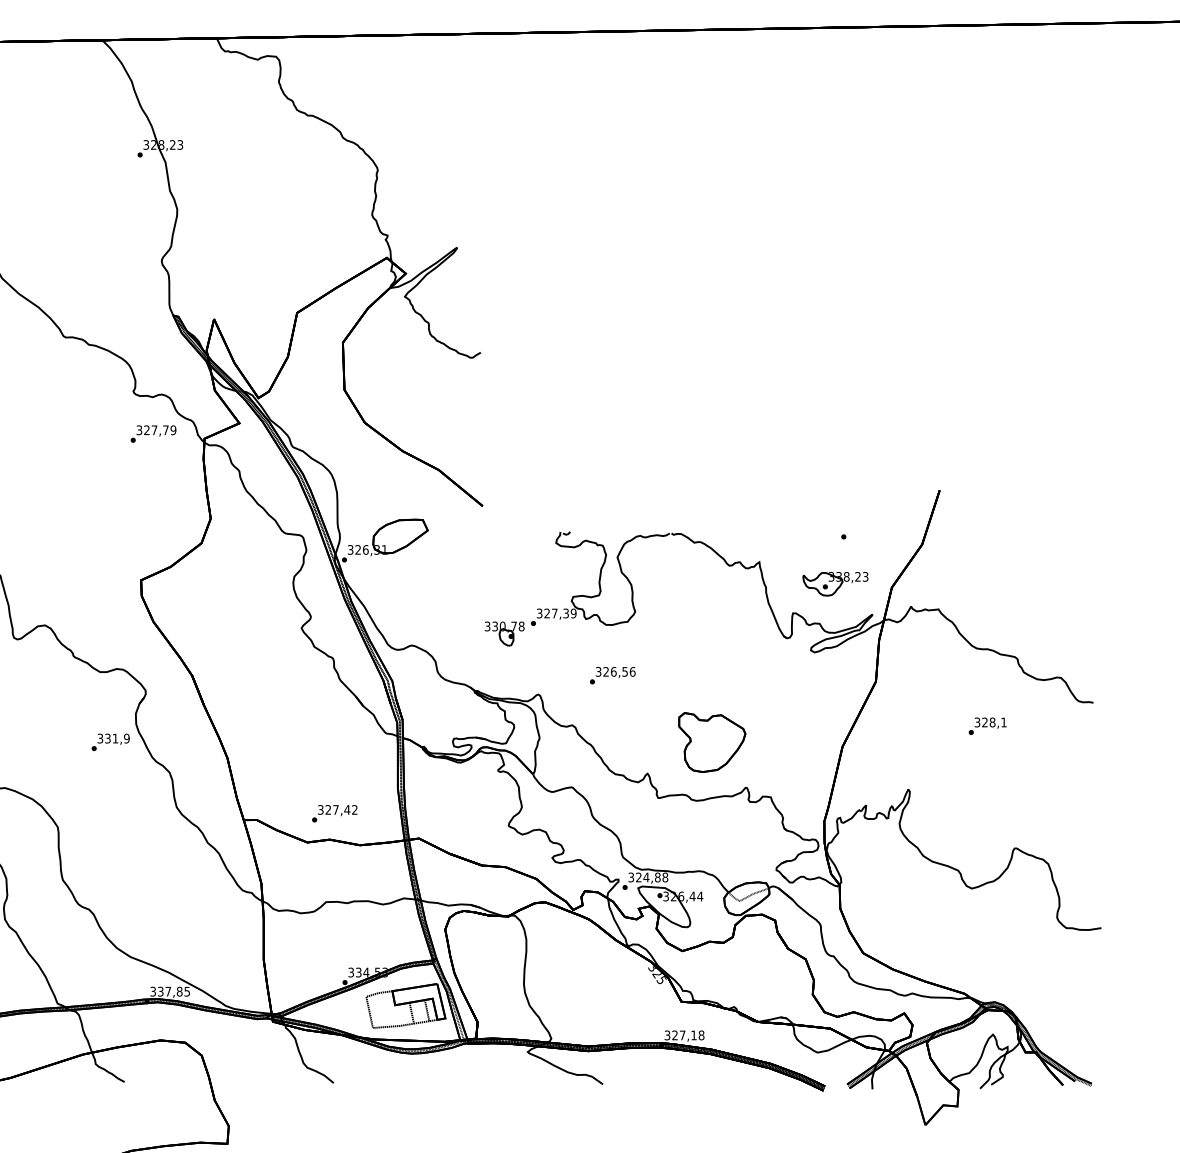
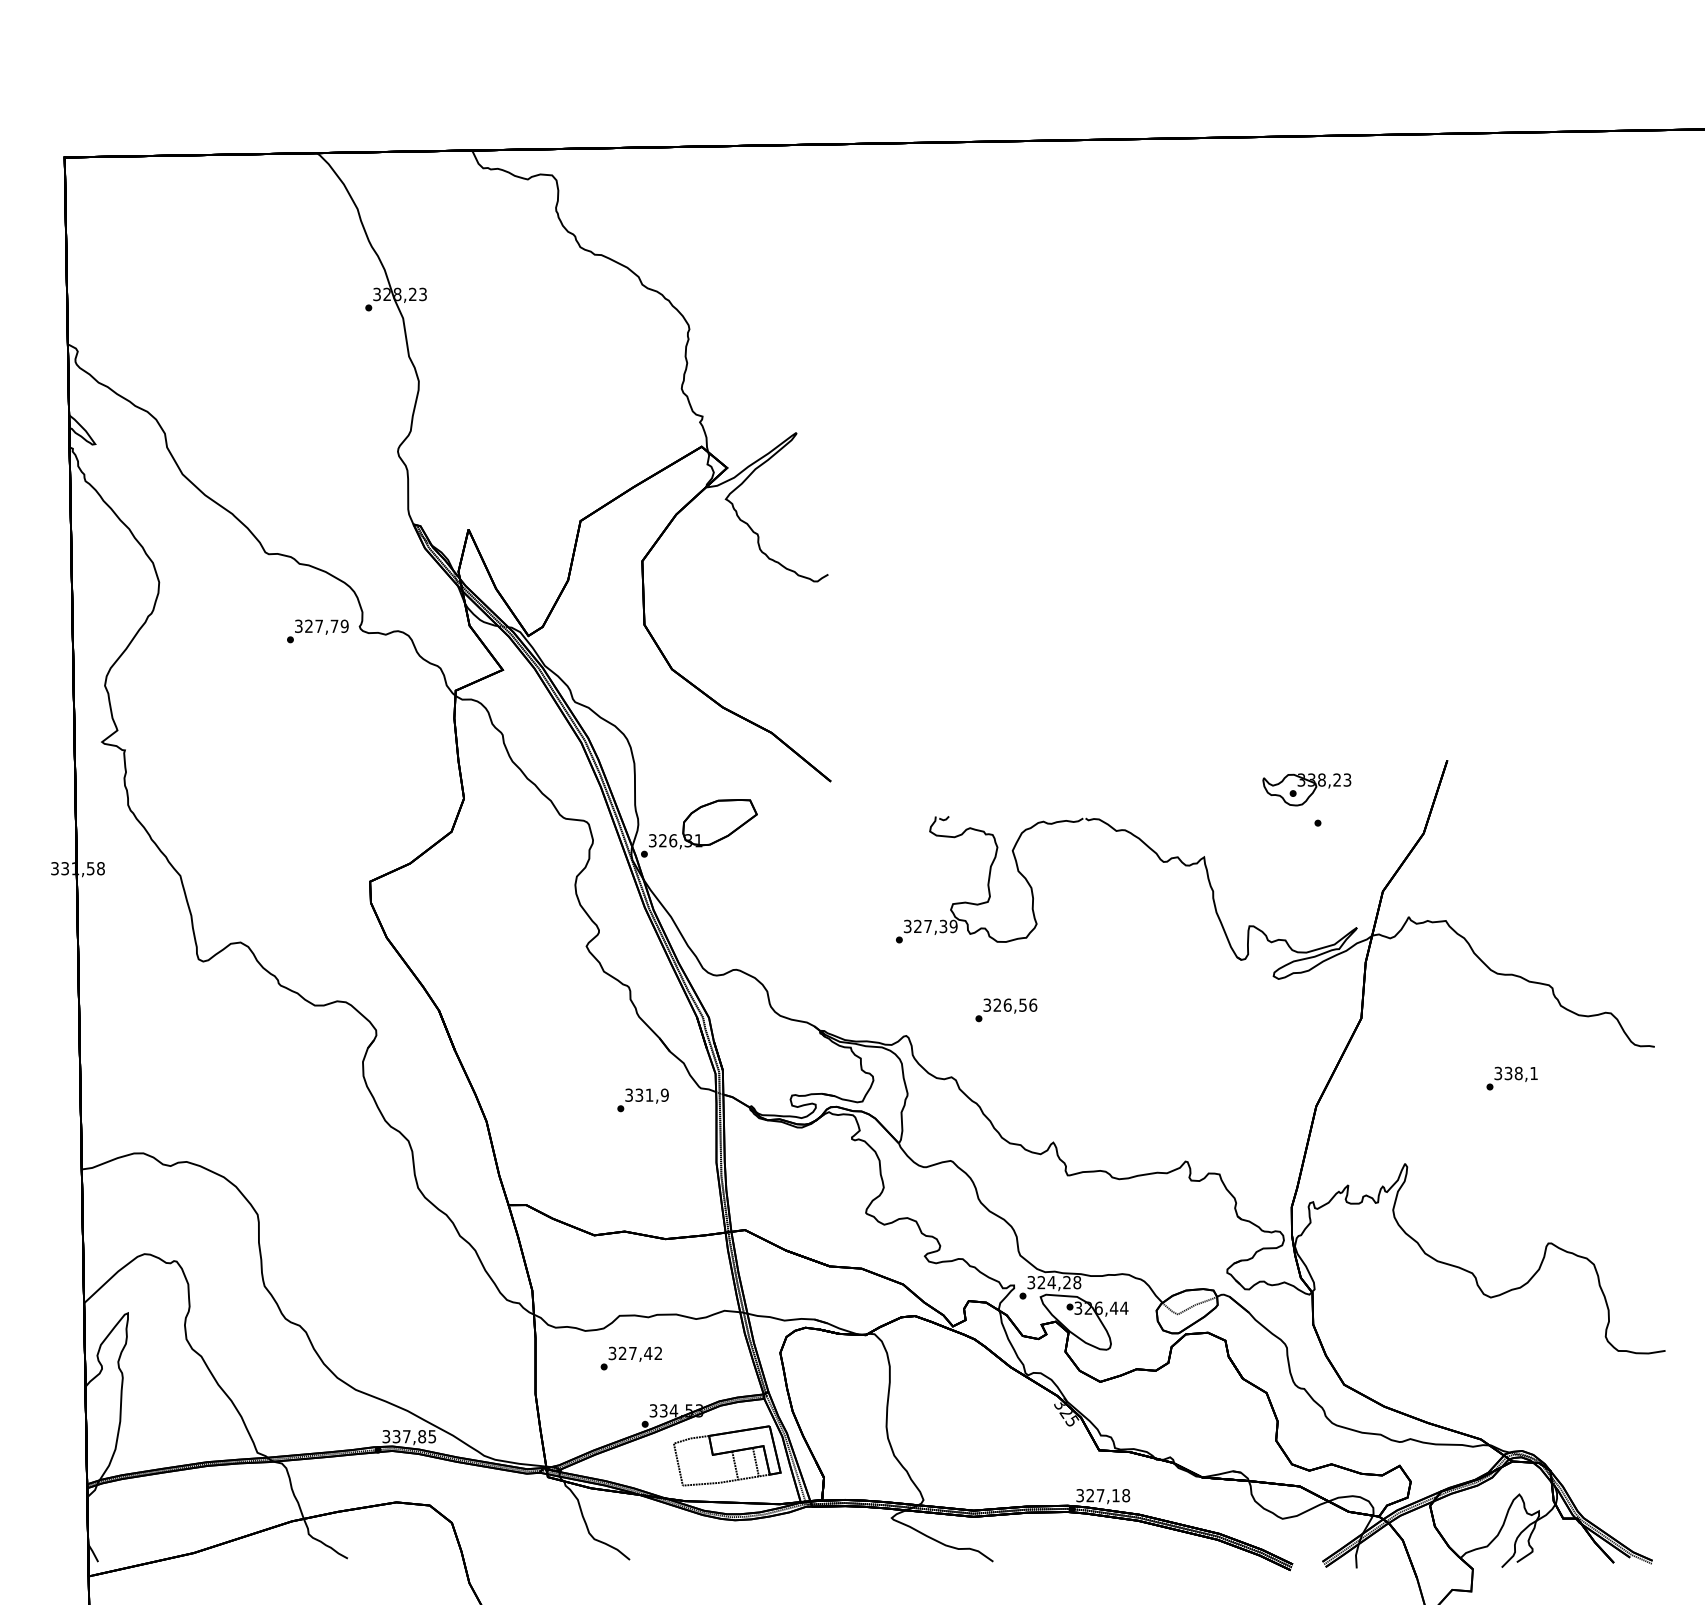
text: (153, 434) -> (317, 631), moved
part: (835, 583) -> (1306, 789), moved
part: (504, 633) -> (860, 953), removed
text: (985, 722) -> (1508, 1073), 328,1 -> 338,1
text: (110, 742) -> (642, 1100), moved
part: (712, 742) -> (1140, 1100), removed
text: (334, 813) -> (630, 1358), moved
text: (658, 877) -> (1067, 1282), 324,88 -> 324,28

